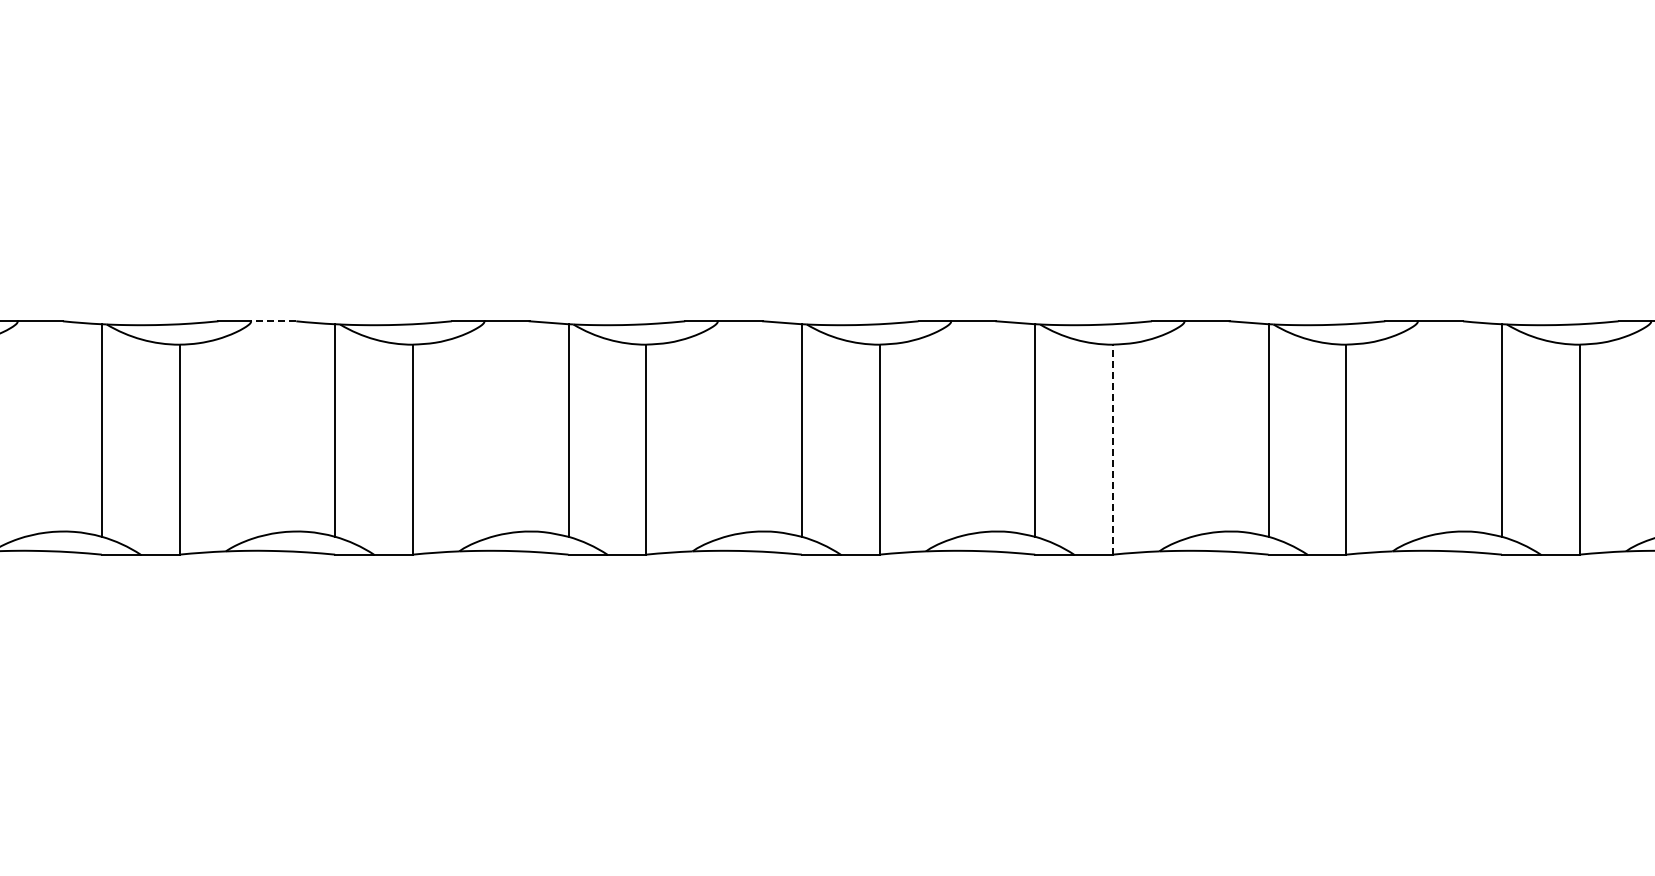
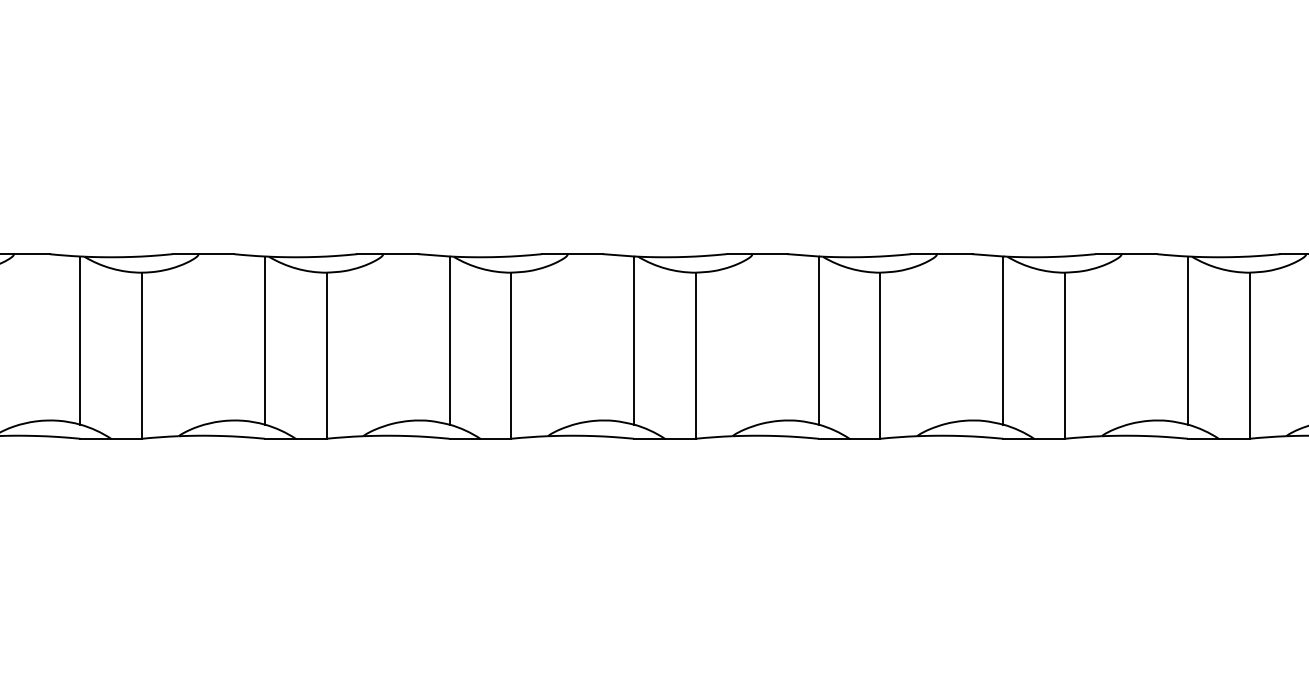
line: (273, 321) -> (216, 254), dashed -> solid
line: (1113, 449) -> (880, 355), dashed -> solid

